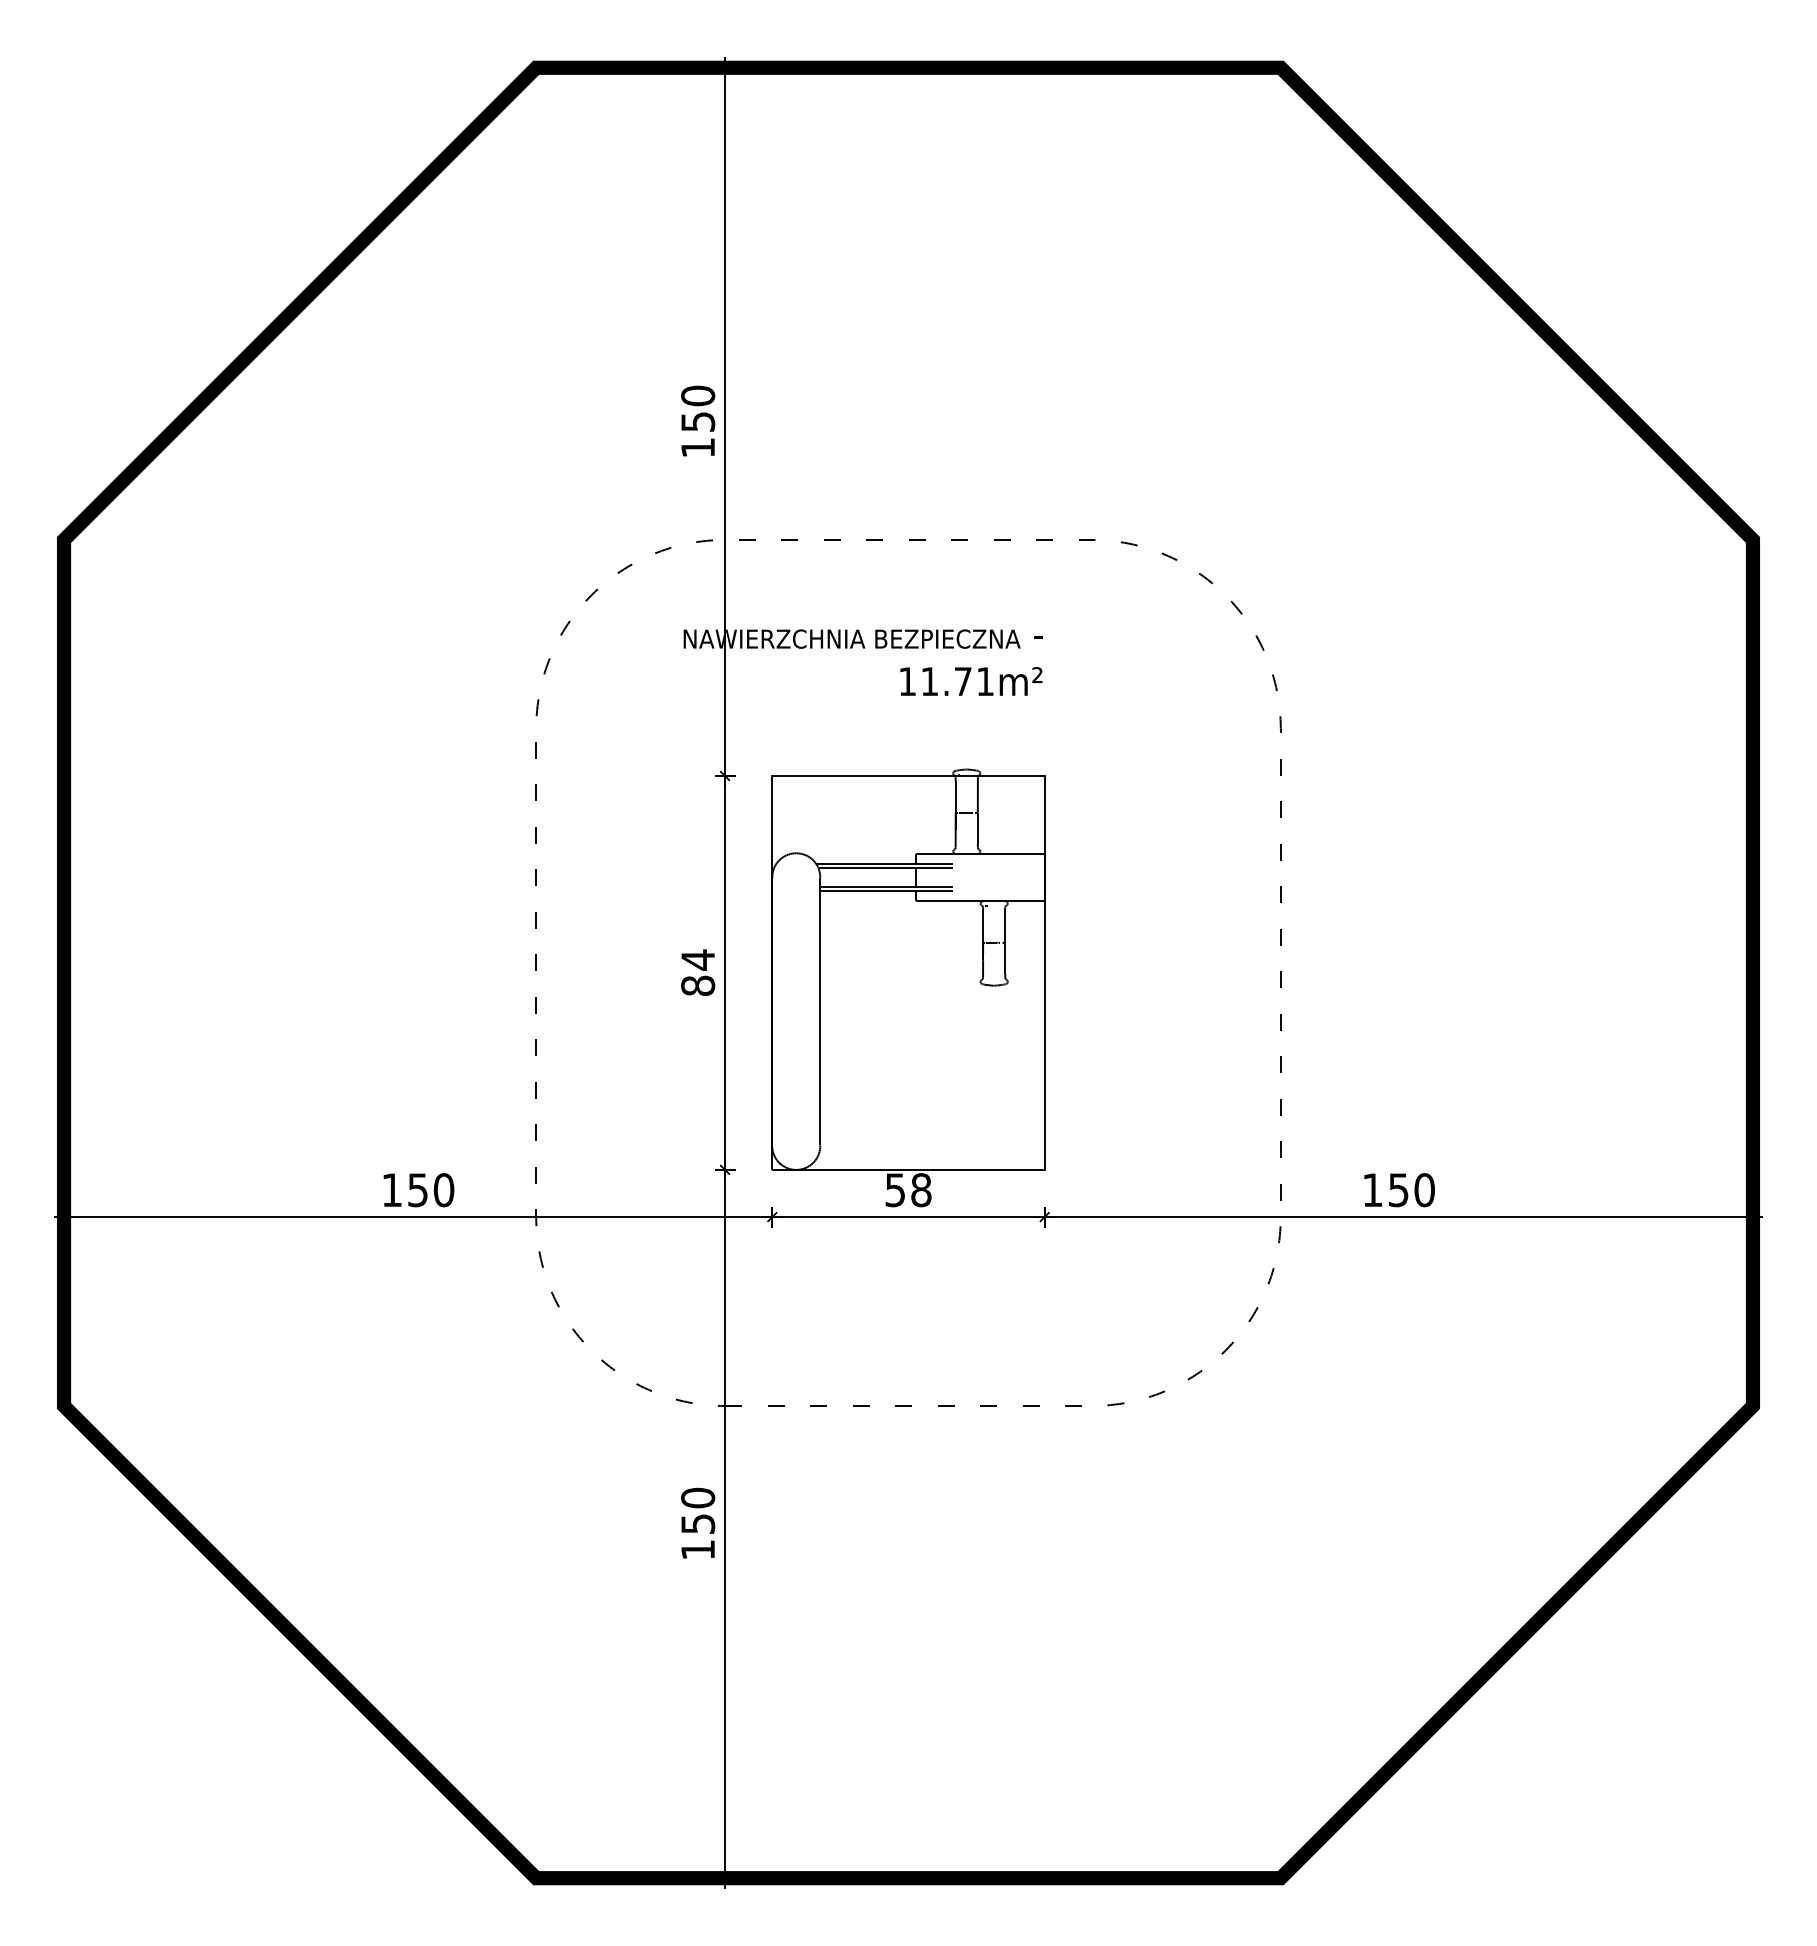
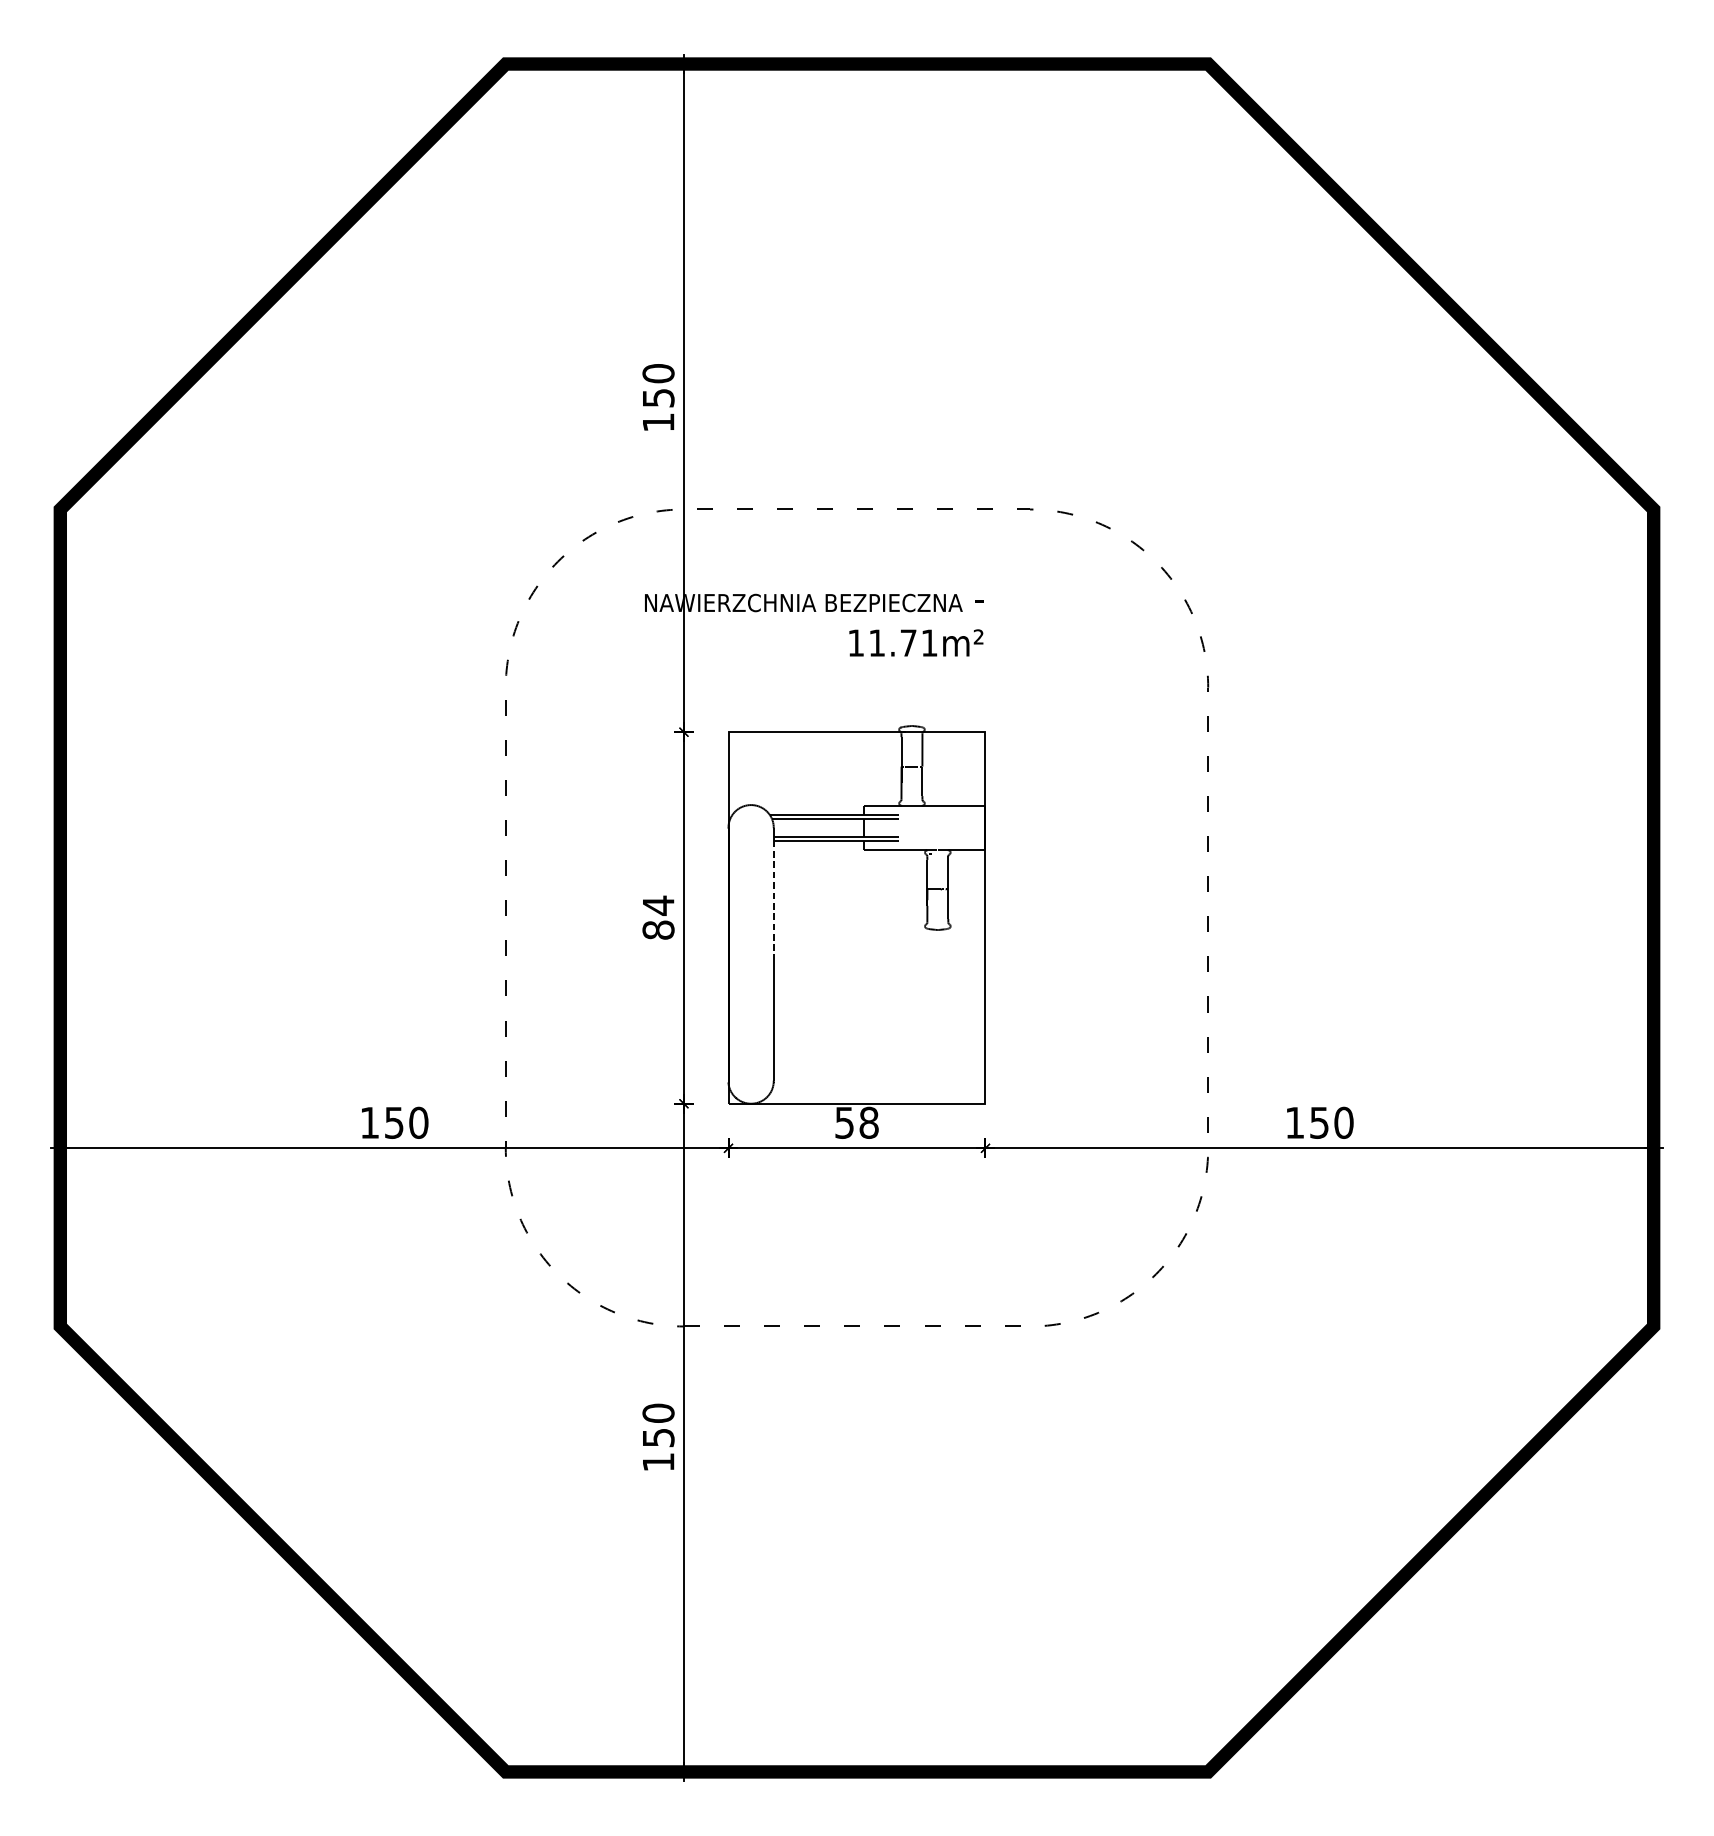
line: (820, 951) -> (773, 897), solid -> dashed

